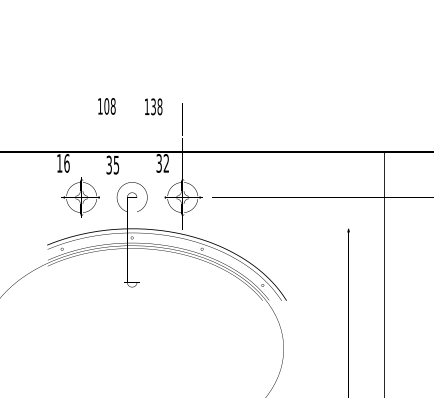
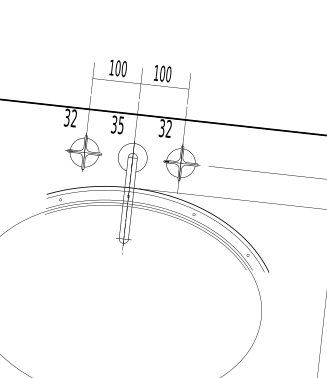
text: (112, 106) -> (123, 69), 108 -> 100
text: (156, 106) -> (165, 73), 138 -> 100
text: (63, 163) -> (70, 118), 16 -> 32

